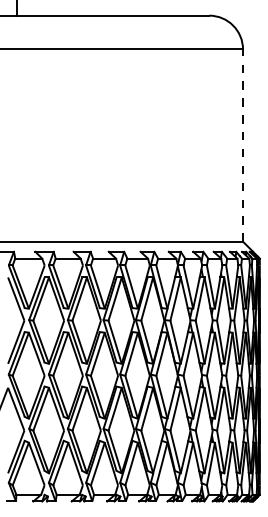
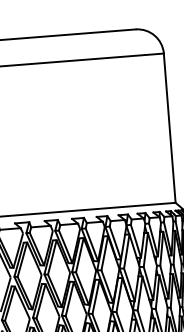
line: (243, 145) -> (170, 128), dashed -> solid

